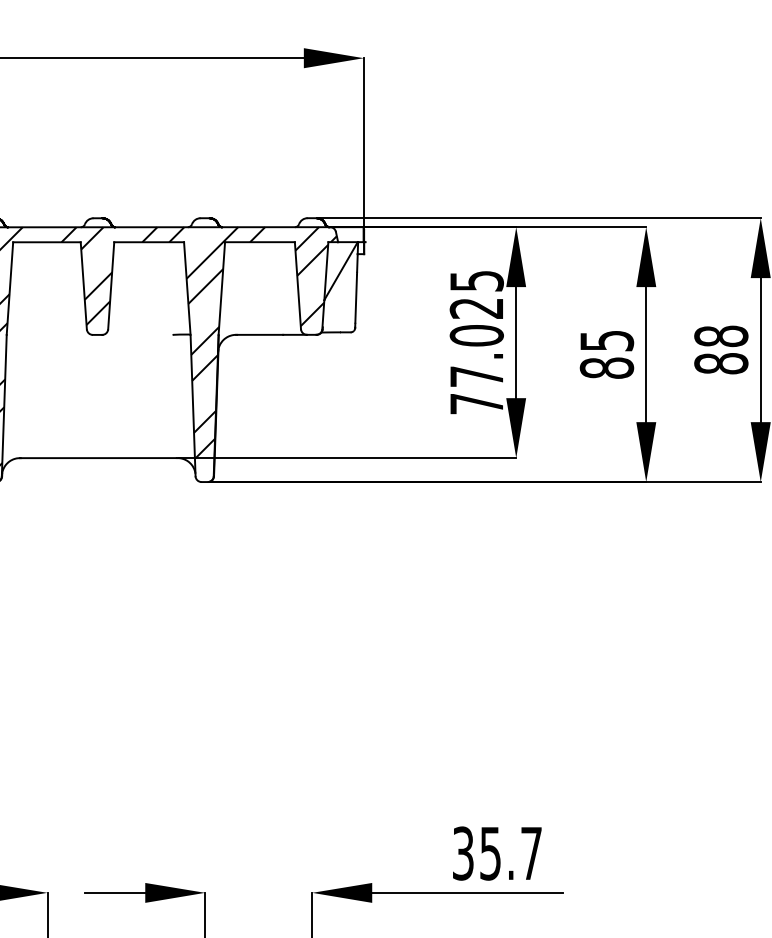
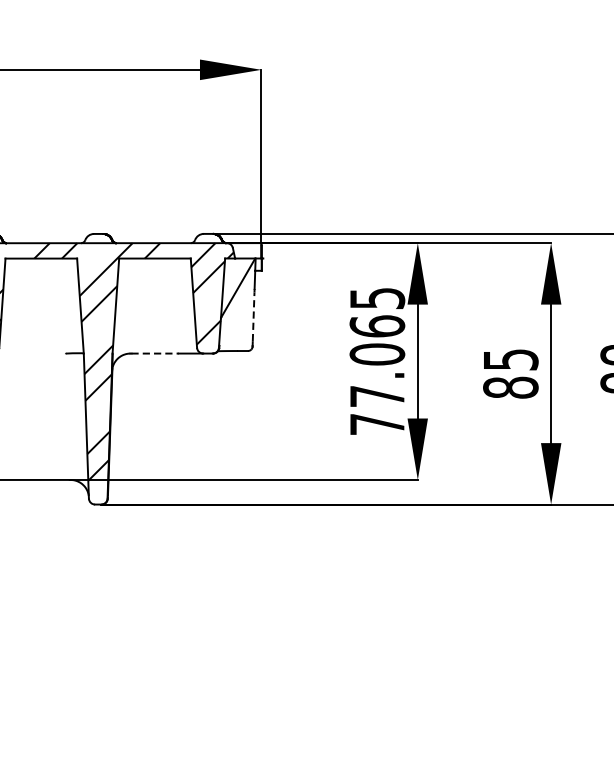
line: (356, 299) -> (253, 317), solid -> dashed
text: (476, 307) -> (377, 325), 77.025 -> 77.065
line: (260, 334) -> (155, 353), solid -> dashed

